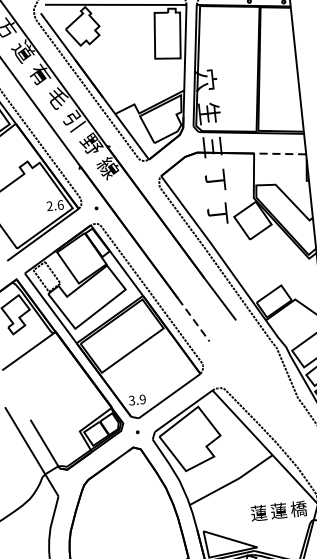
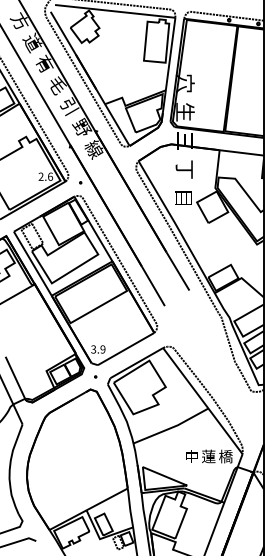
line: (279, 153) -> (241, 152), dashed -> solid
text: (216, 214) -> (182, 198), 丁 -> 目
line: (193, 320) -> (153, 286), dashed -> solid
text: (258, 513) -> (191, 456), 蓮 -> 中

